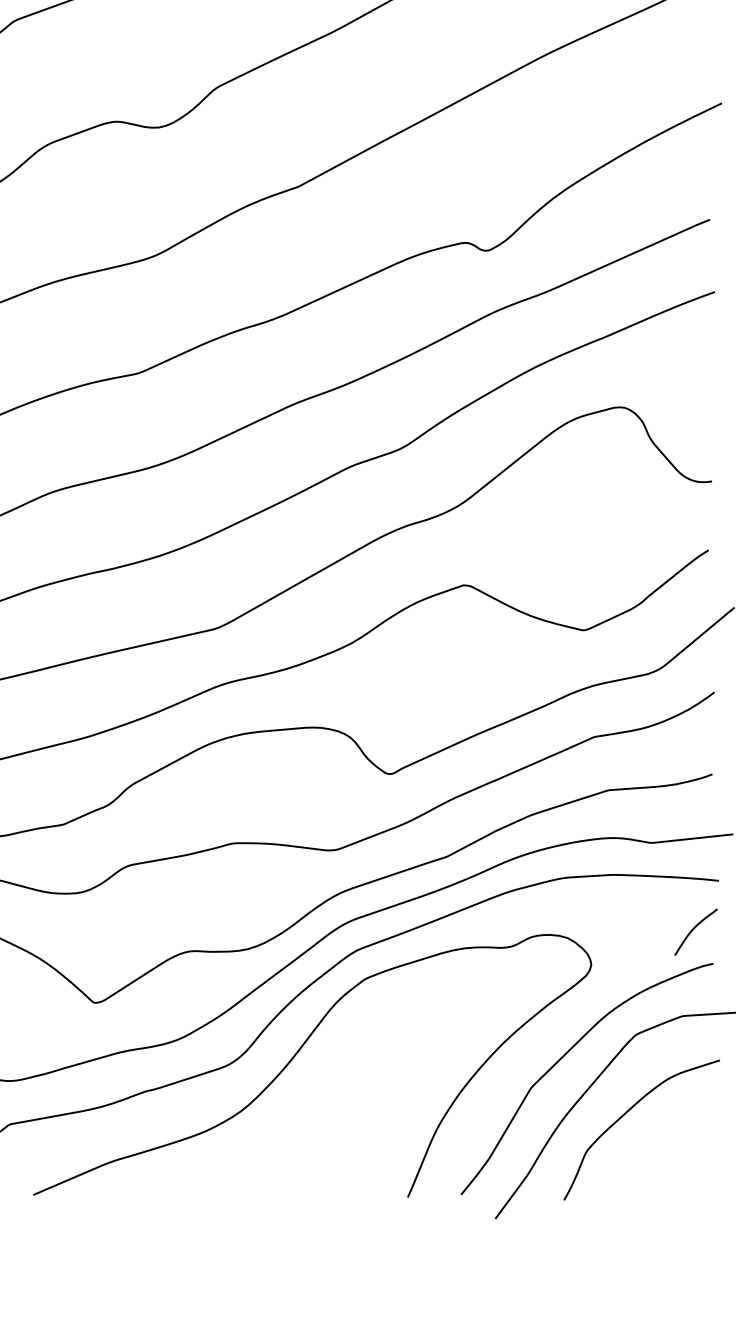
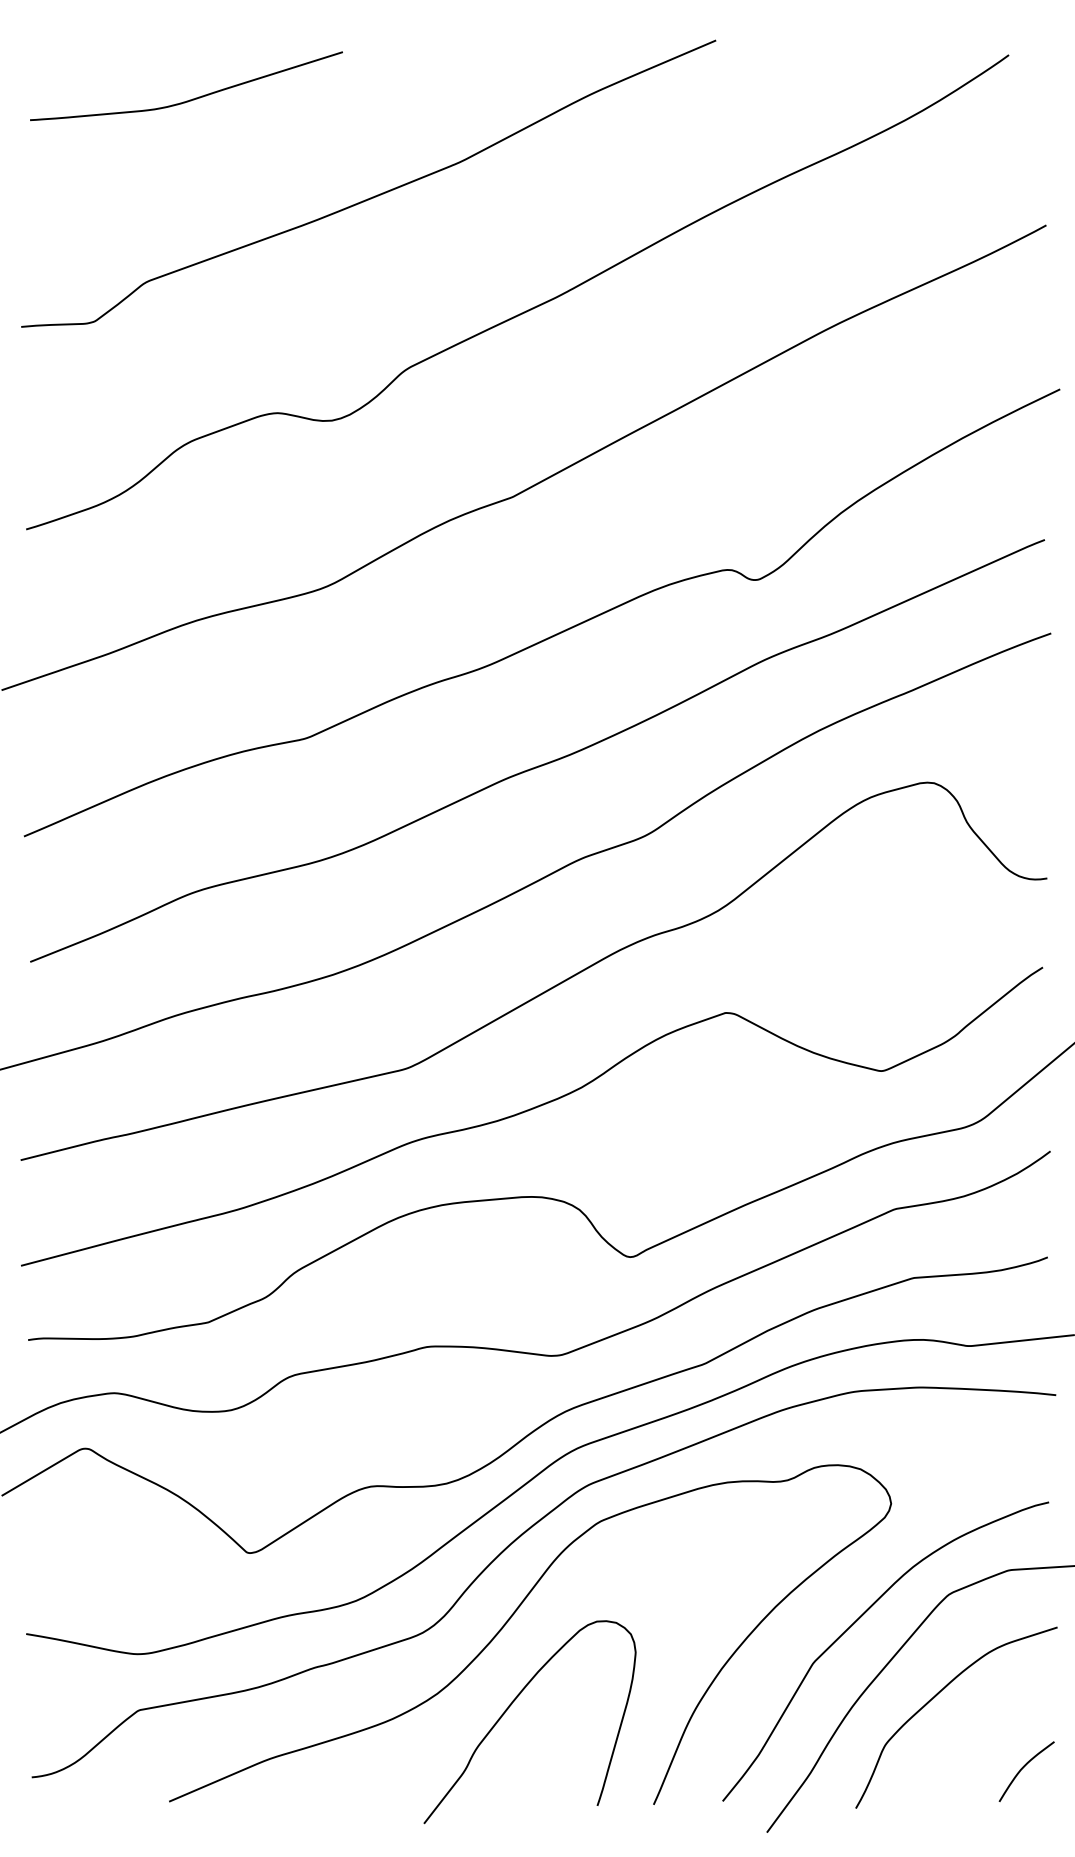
curve: (693, 929) -> (1023, 1768), moved
curve: (295, 1123) -> (508, 1709), added

